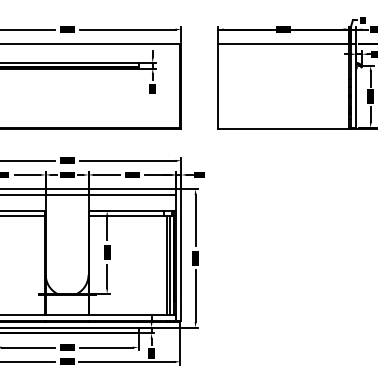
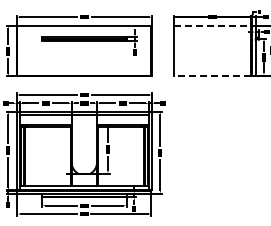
line: (283, 43) -> (212, 25), solid -> dashed
line: (283, 129) -> (212, 76), solid -> dashed

